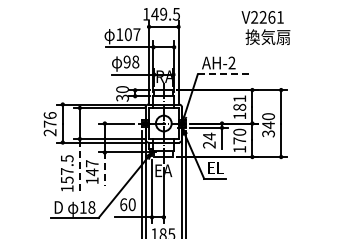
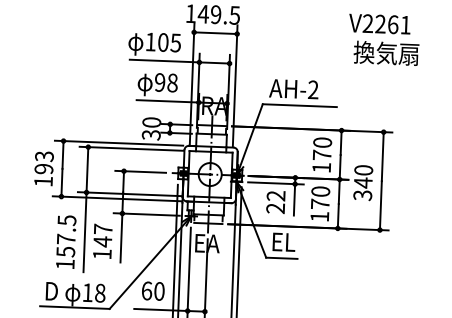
text: (265, 27) -> (383, 39), moved
text: (136, 34) -> (175, 42), 107 -> 105
line: (223, 74) -> (300, 106), dashed -> solid
text: (239, 102) -> (322, 148), 181 -> 170
text: (49, 124) -> (42, 169), 276 -> 193
text: (209, 136) -> (276, 196), 24 -> 22
line: (79, 166) -> (84, 232), dashed -> solid
line: (104, 169) -> (120, 238), dashed -> solid

